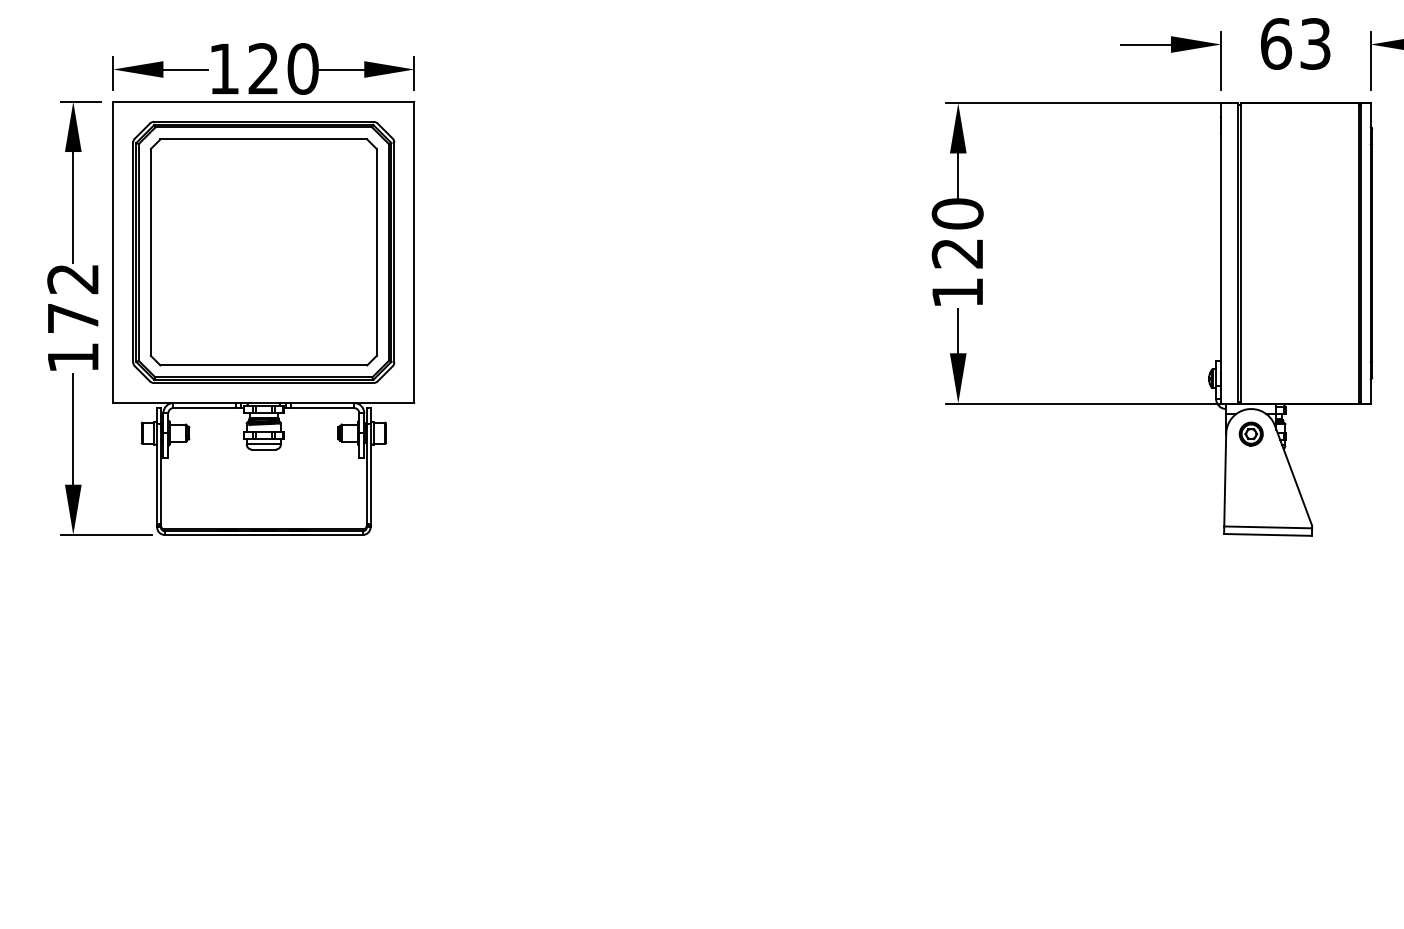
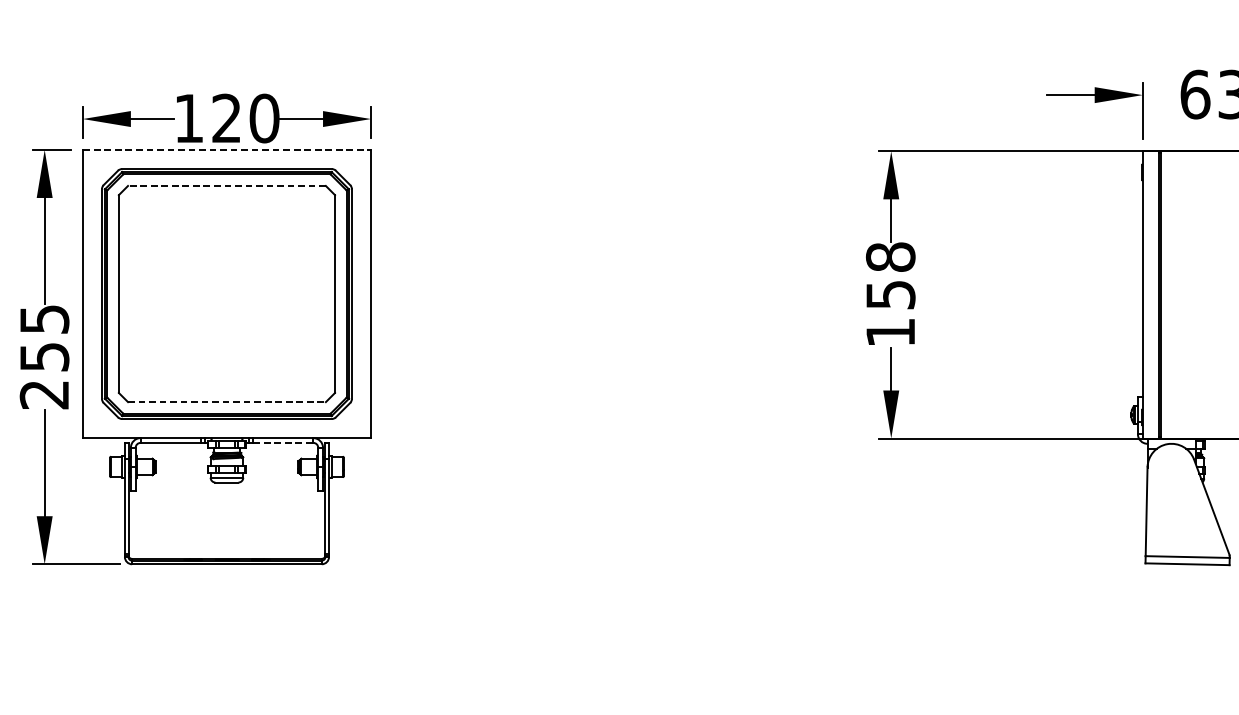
line: (264, 101) -> (227, 149), solid -> dashed
line: (263, 139) -> (226, 185), solid -> dashed
text: (957, 233) -> (890, 275), 120 -> 158
text: (73, 318) -> (44, 357), 172 -> 255
line: (264, 365) -> (227, 402), solid -> dashed
line: (323, 408) -> (284, 443), solid -> dashed
part: (1250, 433) -> (1170, 467), removed

